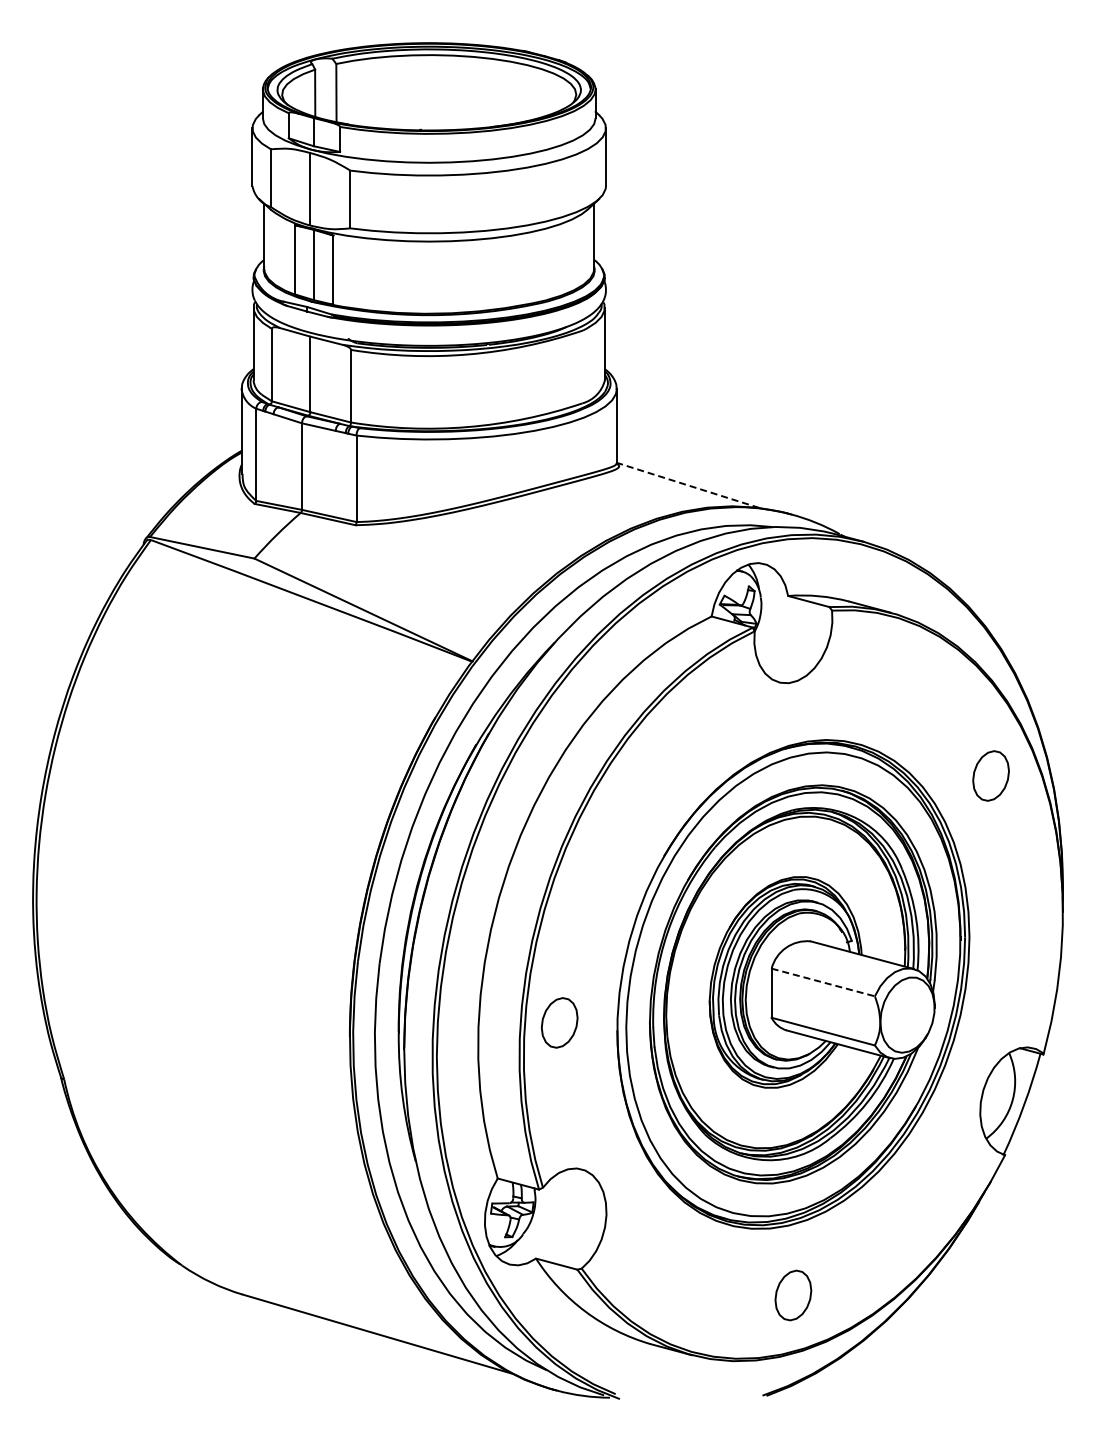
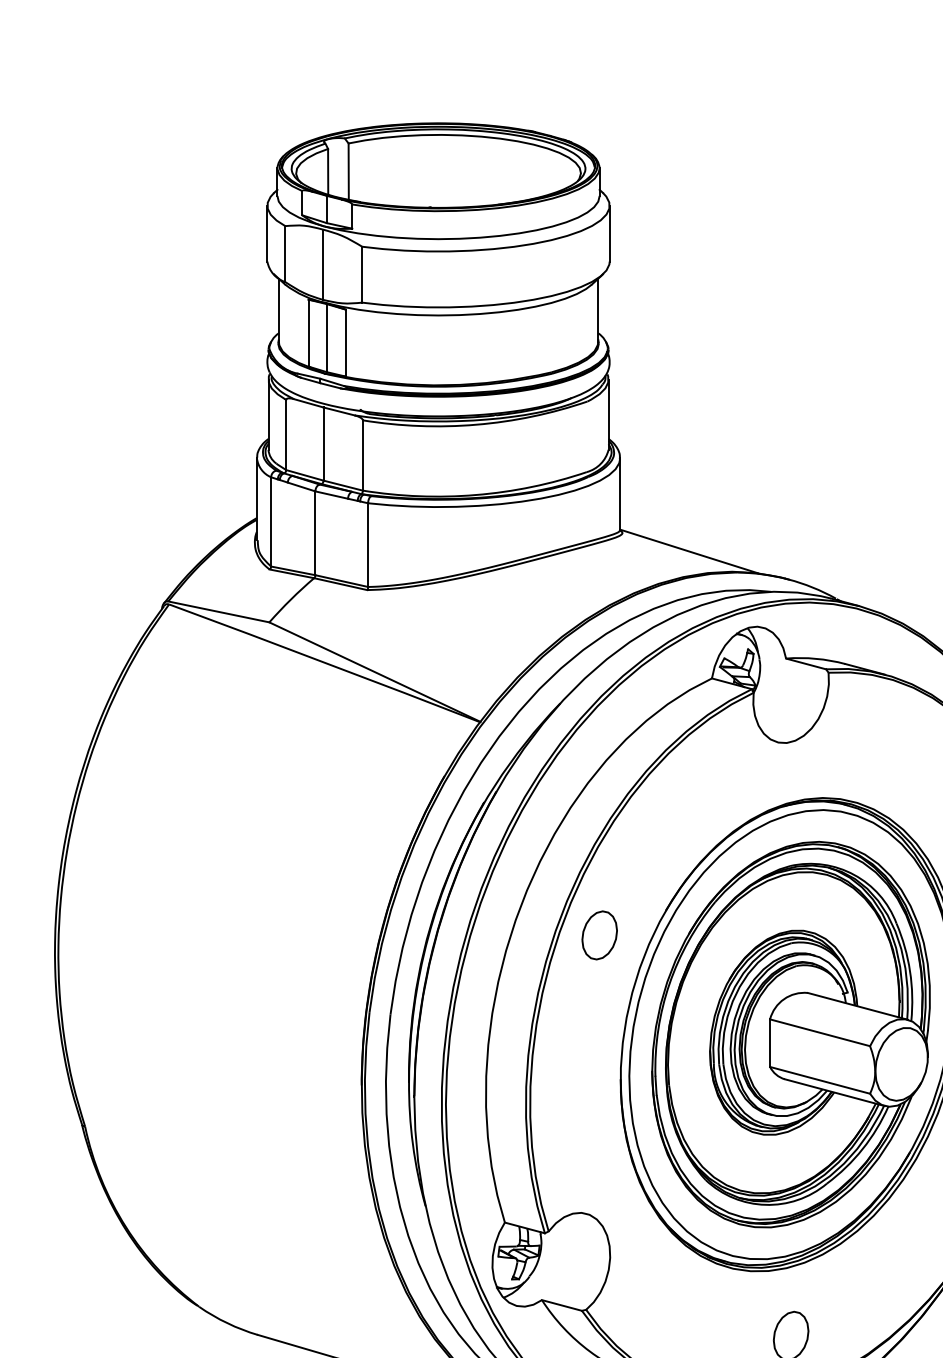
line: (688, 485) -> (689, 551), dashed -> solid
line: (823, 982) -> (820, 1032), dashed -> solid
part: (559, 1022) -> (599, 935), moved

